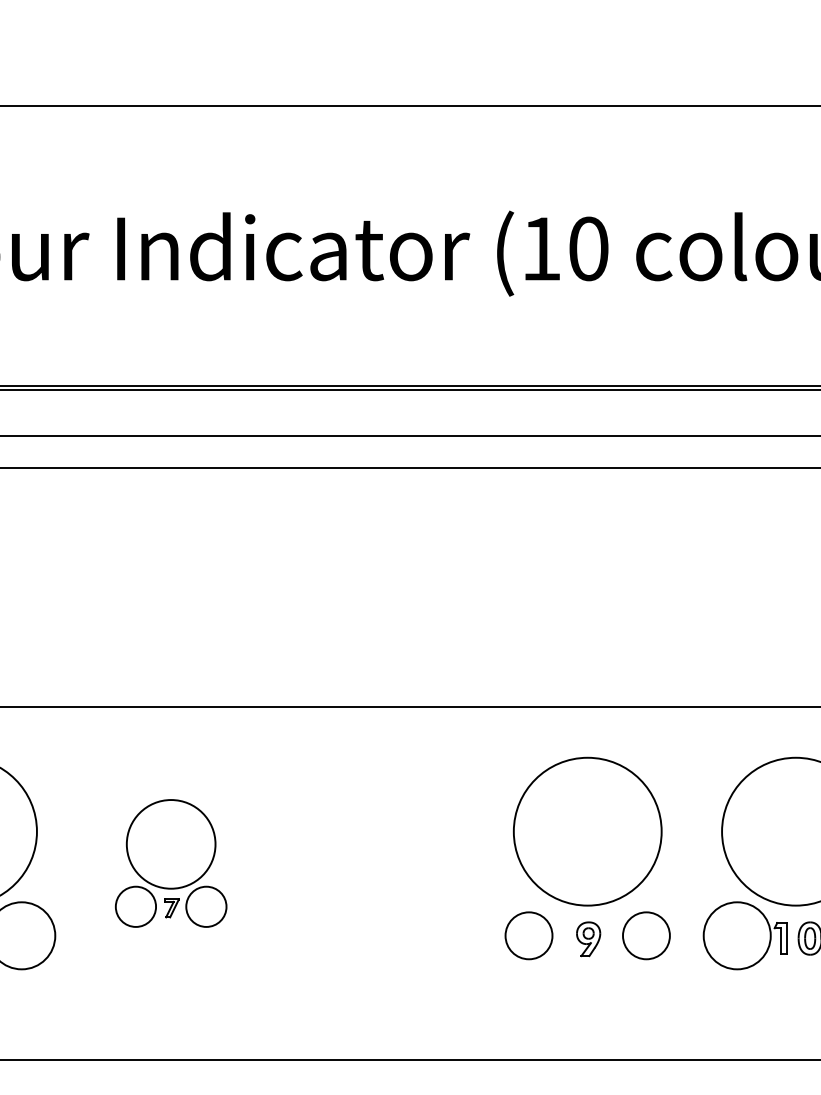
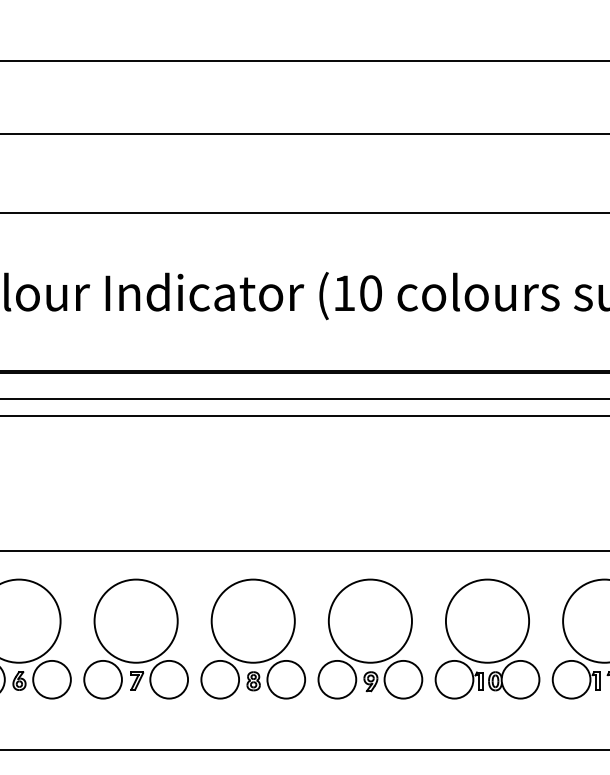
part: (170, 862) -> (135, 638), size x1.67
part: (378, 862) -> (252, 638), added
circle: (529, 935) -> (337, 679), size x1.43
circle: (646, 935) -> (403, 679), size x1.43

